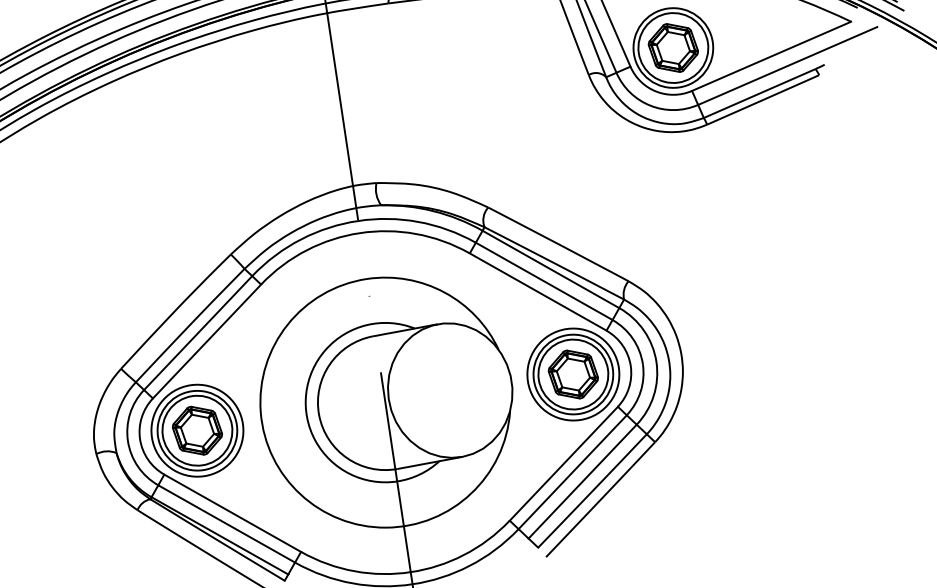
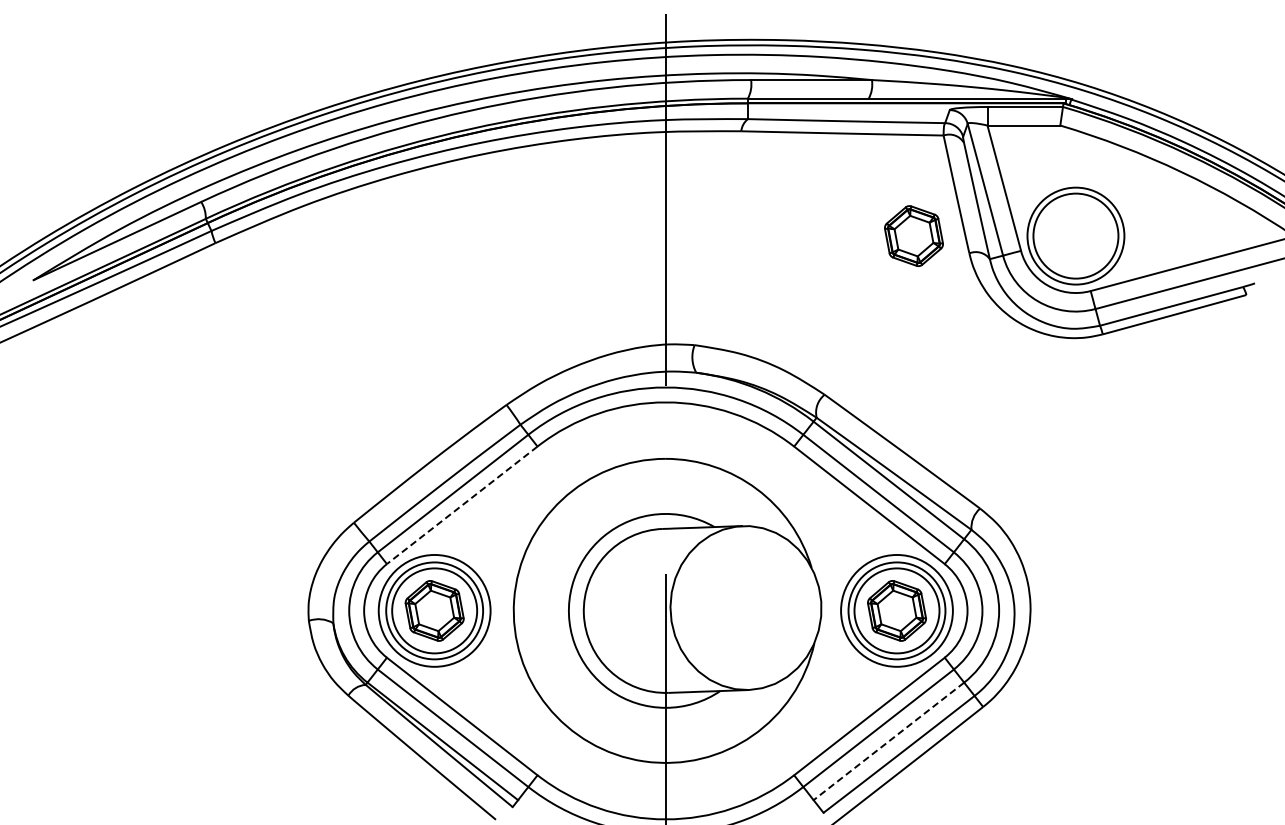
part: (673, 48) -> (913, 236), moved
line: (207, 341) -> (462, 505), solid -> dashed
line: (582, 481) -> (888, 741), solid -> dashed

